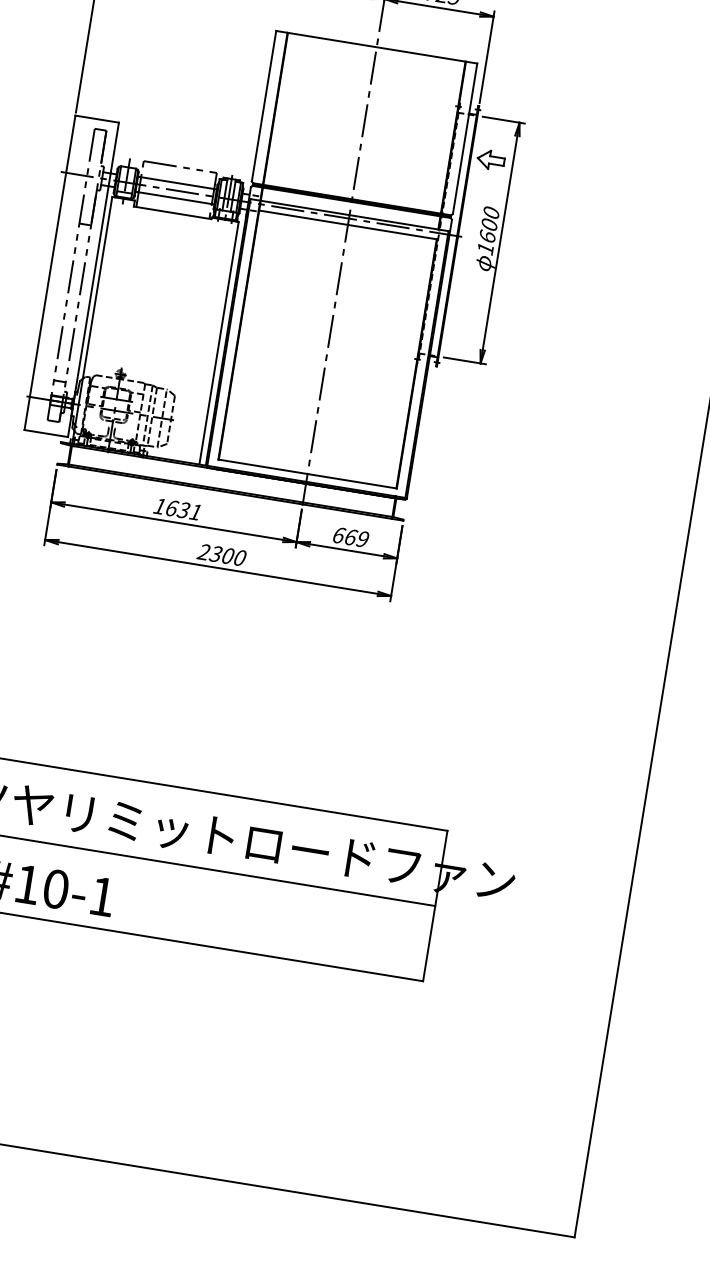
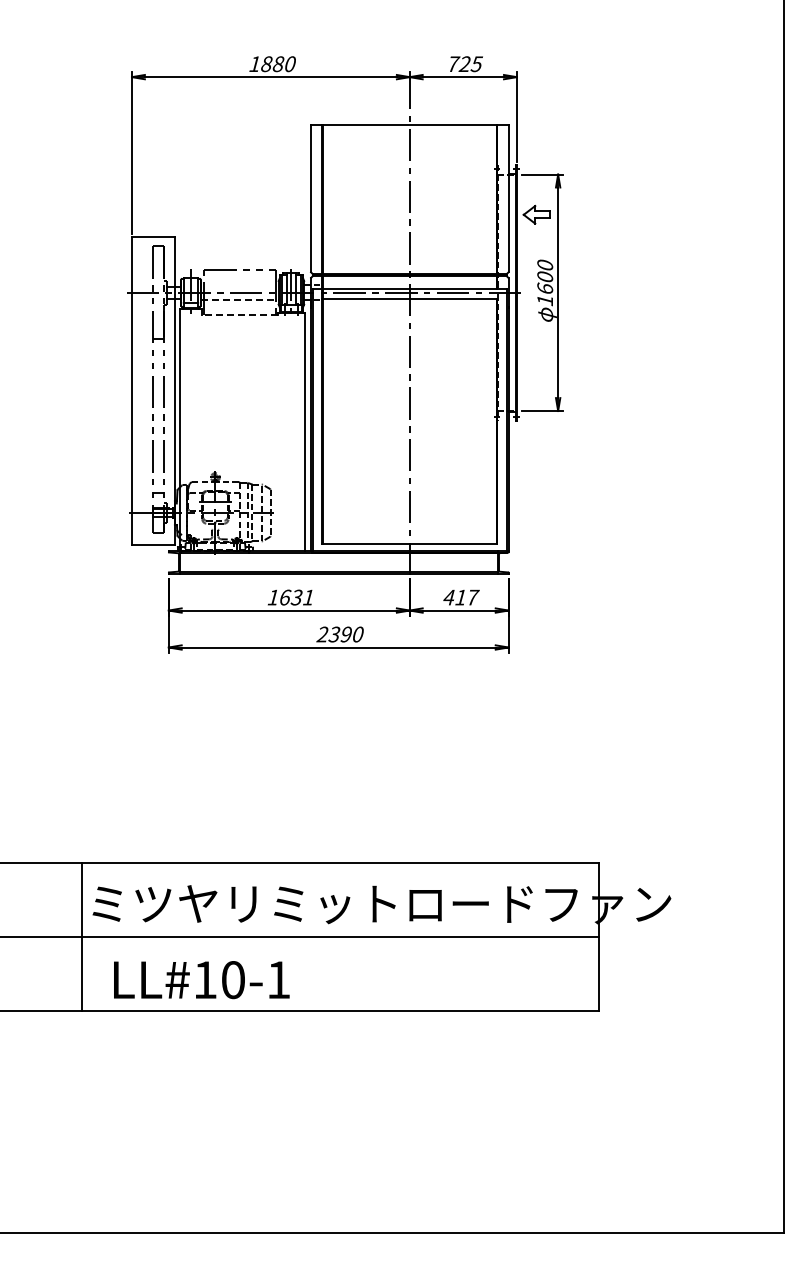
line: (176, 183) -> (239, 285), removed
line: (175, 198) -> (240, 300), solid -> dashed
line: (172, 212) -> (239, 314), solid -> dashed
text: (351, 537) -> (461, 597), 669 -> 417
text: (227, 555) -> (345, 634), 2300 -> 2390

